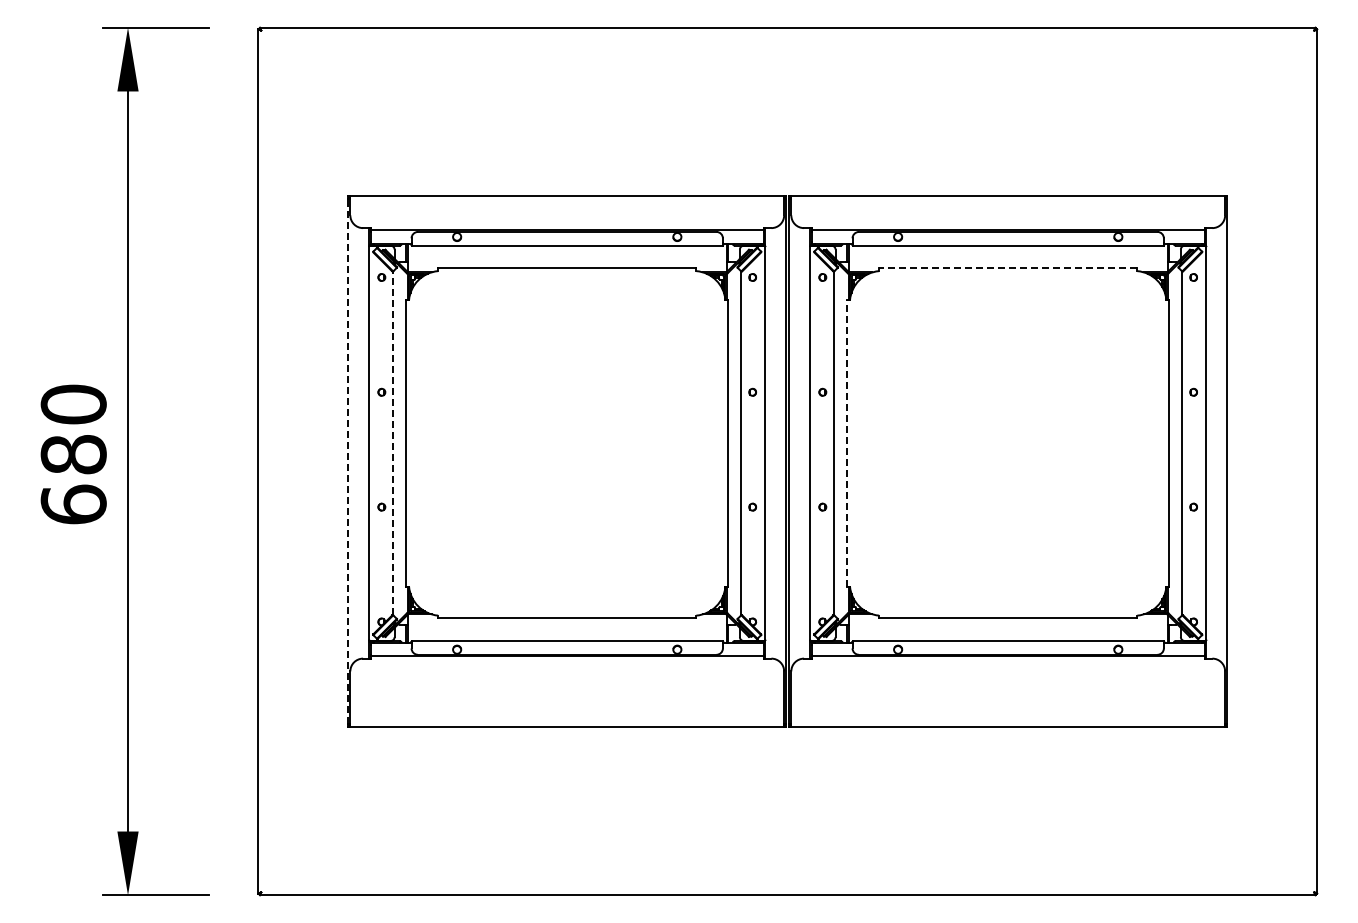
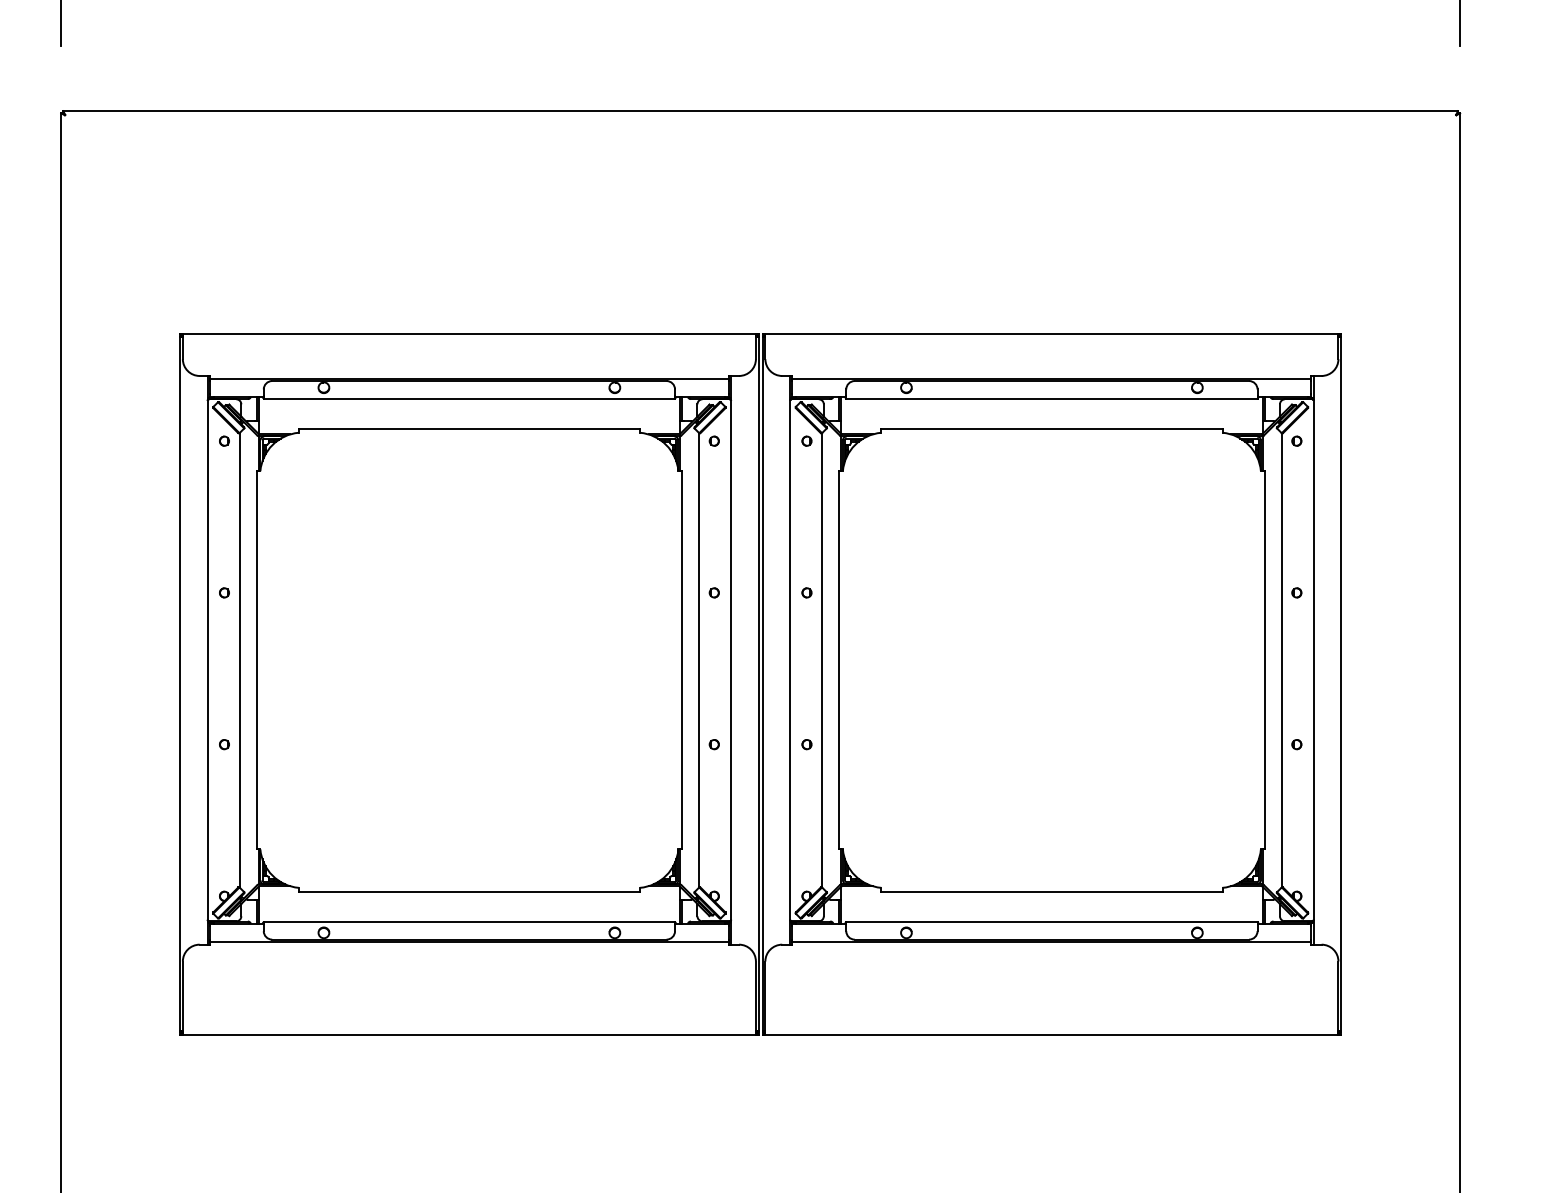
line: (1007, 268) -> (1050, 429), dashed -> solid
line: (393, 442) -> (239, 659), dashed -> solid
line: (847, 442) -> (839, 659), dashed -> solid
line: (348, 461) -> (180, 684), dashed -> solid

